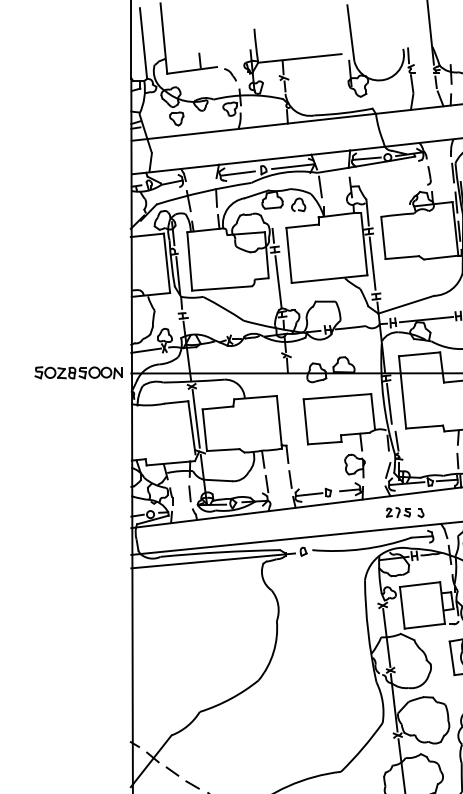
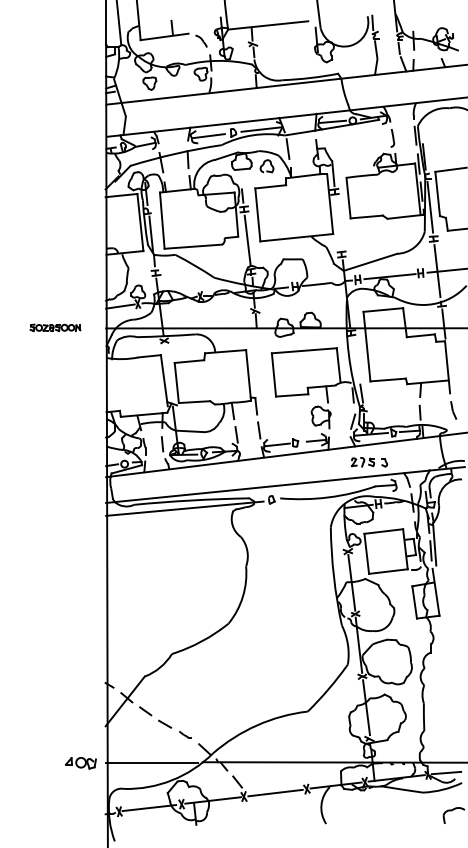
line: (371, 263) -> (337, 222), removed
part: (78, 372) -> (55, 327), size x0.6
line: (389, 403) -> (354, 357), removed
line: (196, 418) -> (168, 371), removed

